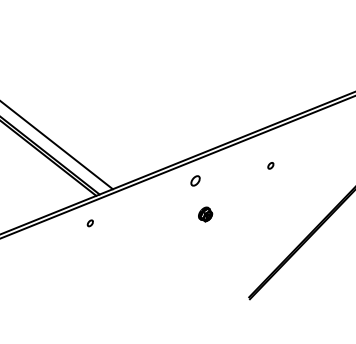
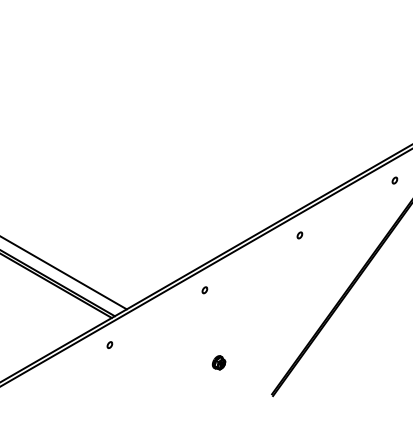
part: (270, 165) -> (299, 235), moved
part: (195, 181) -> (204, 290), size x0.62
part: (205, 213) -> (218, 362), moved

